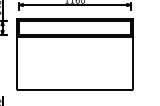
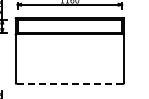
line: (75, 90) -> (70, 84), solid -> dashed

